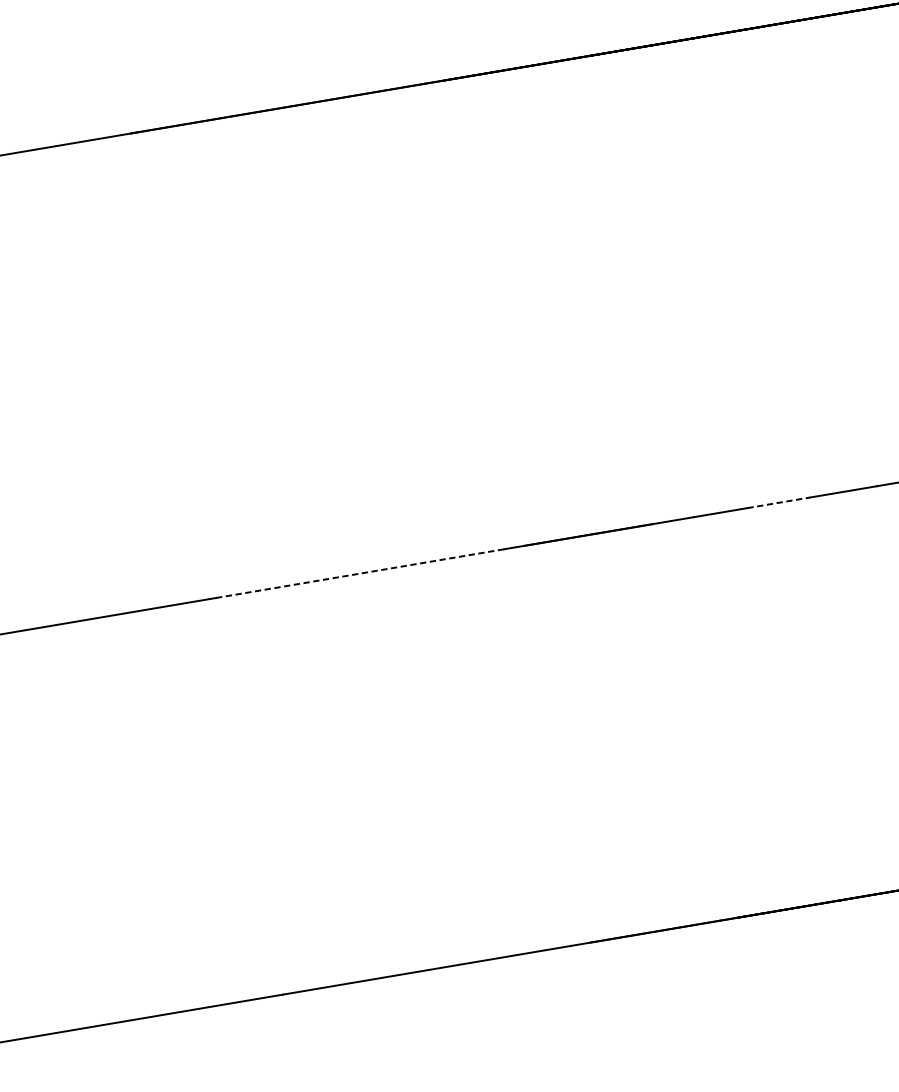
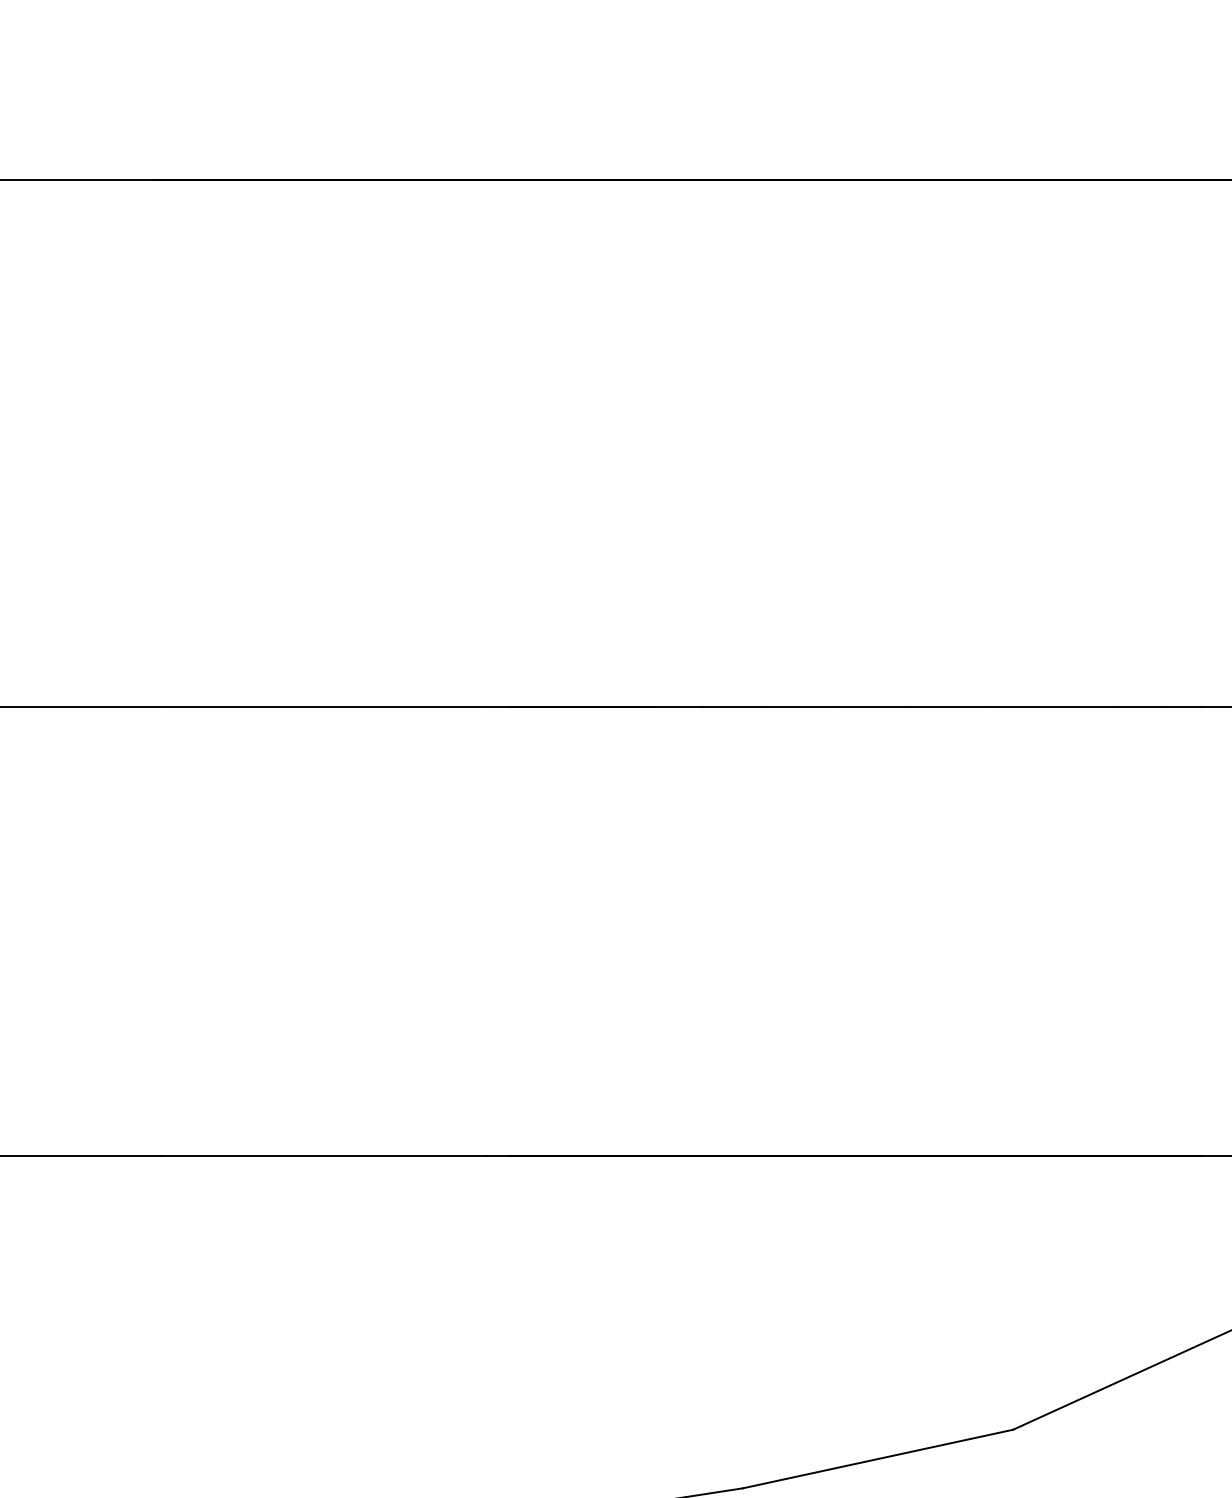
line: (779, 502) -> (798, 707), dashed -> solid
line: (360, 573) -> (324, 707), dashed -> solid

